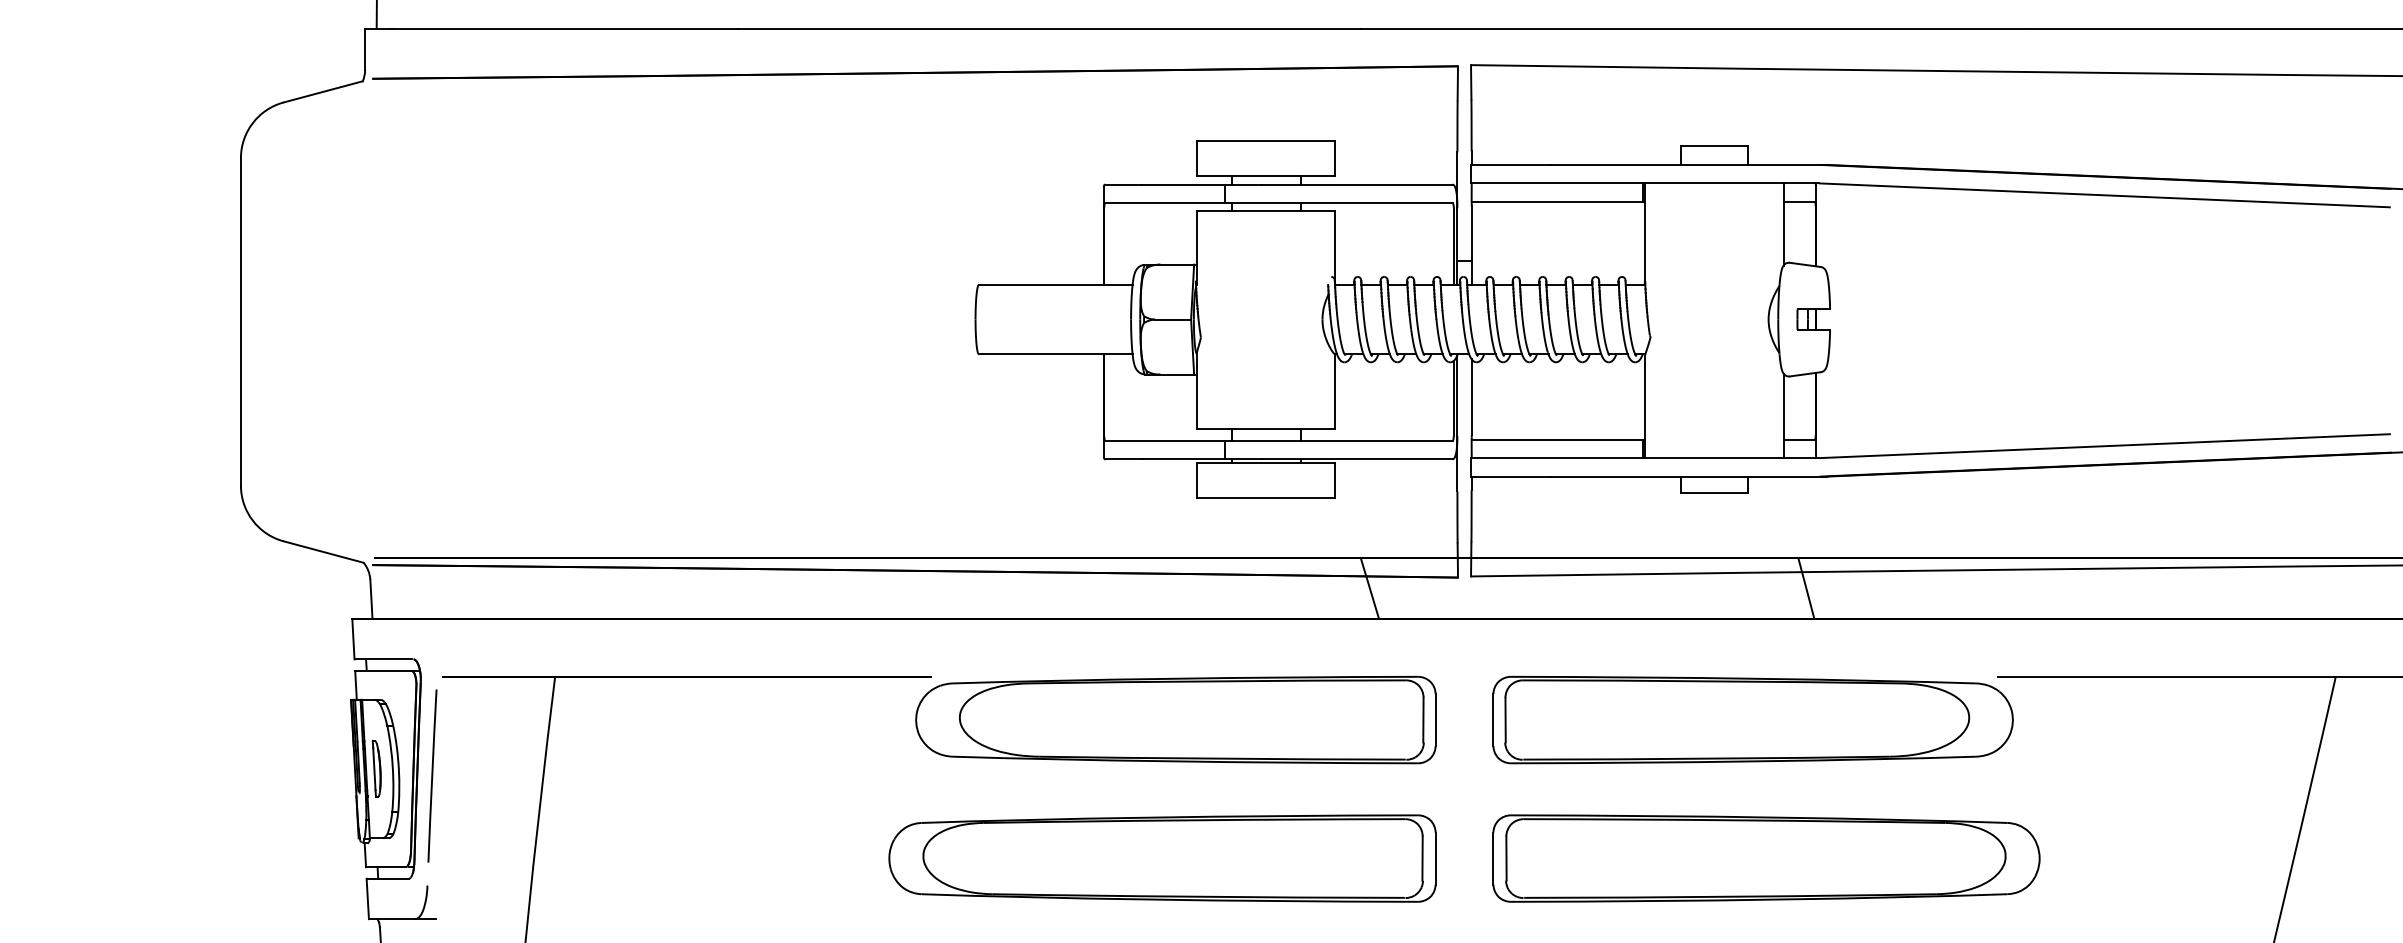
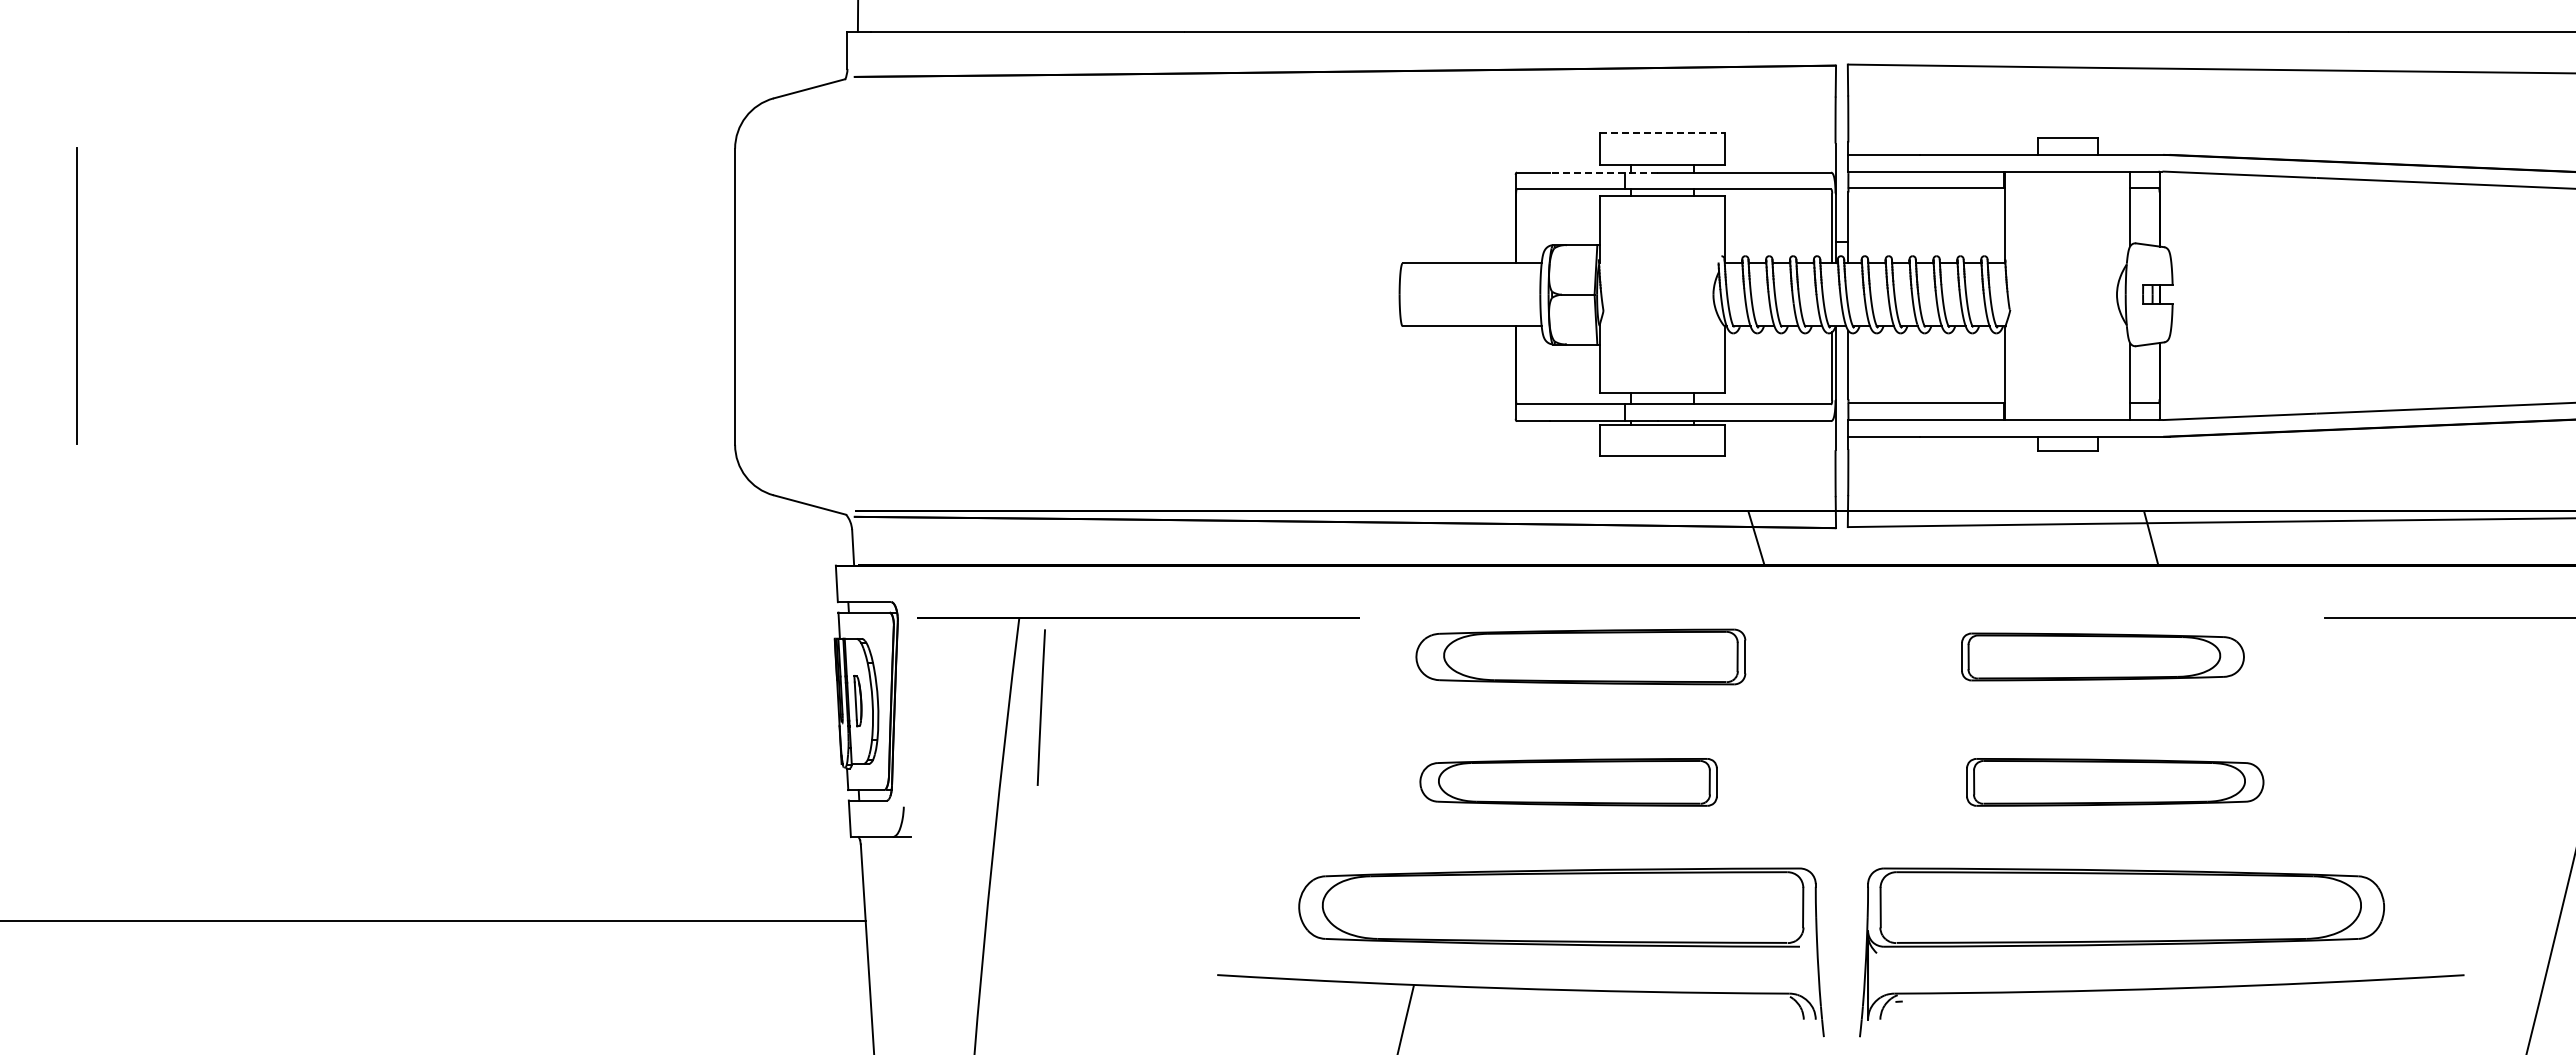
line: (1266, 141) -> (1662, 133), solid -> dashed
line: (1200, 184) -> (1603, 172), solid -> dashed
part: (1175, 719) -> (1580, 656), size x0.7
part: (1752, 719) -> (2102, 656), size x0.6
line: (431, 775) -> (1040, 707), moved
part: (1162, 858) -> (1568, 782), size x0.6
part: (1766, 858) -> (2115, 782), size x0.6

